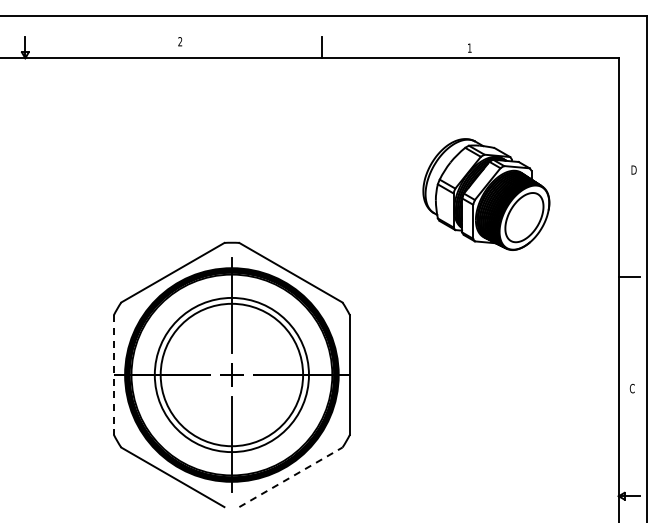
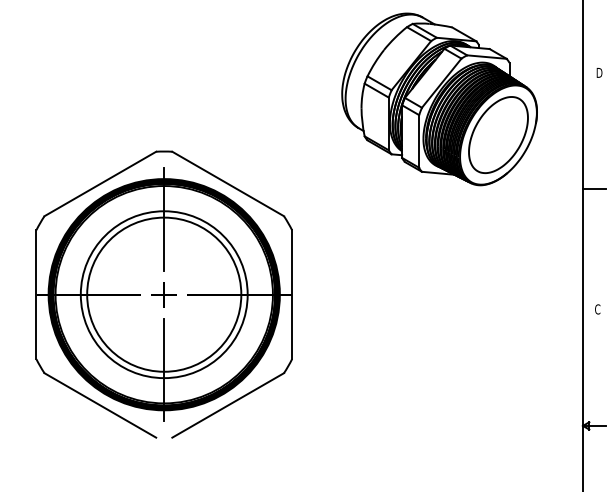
part: (486, 194) -> (439, 99), size x1.43
line: (113, 375) -> (36, 295), dashed -> solid
line: (290, 477) -> (227, 405), dashed -> solid

